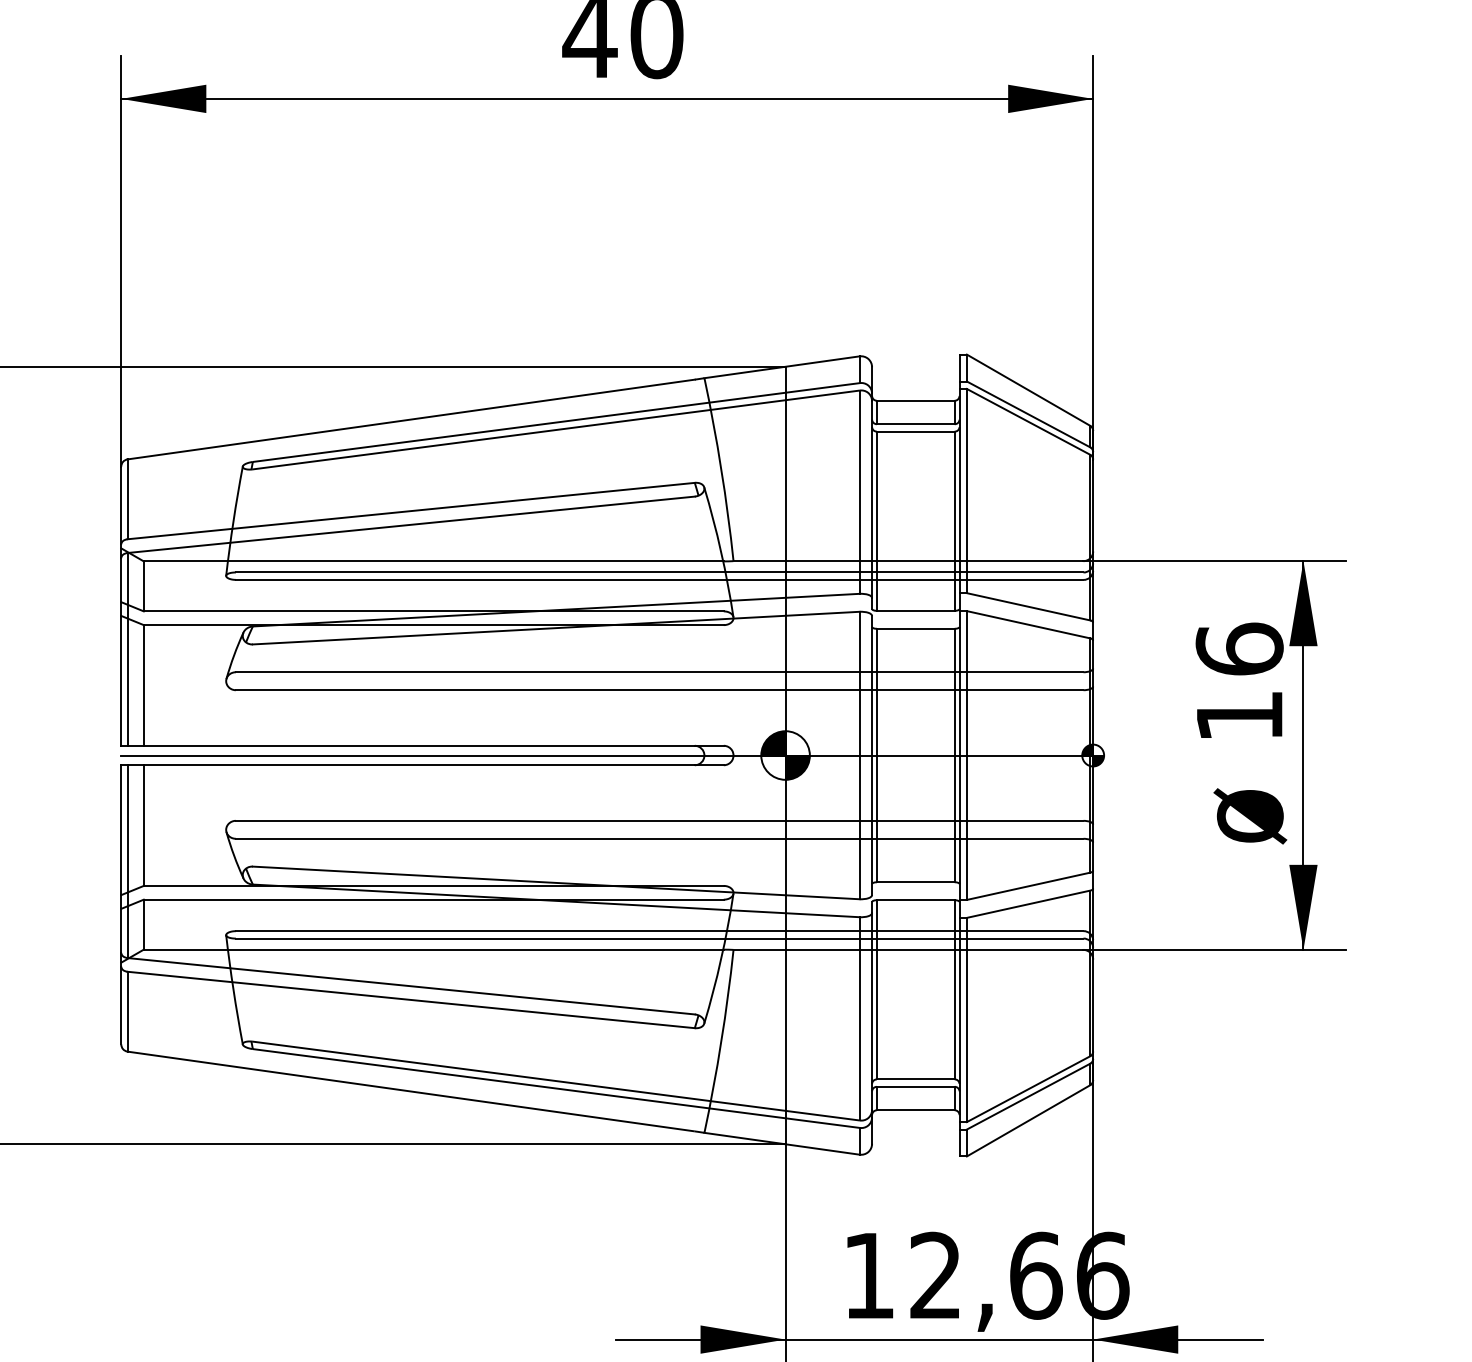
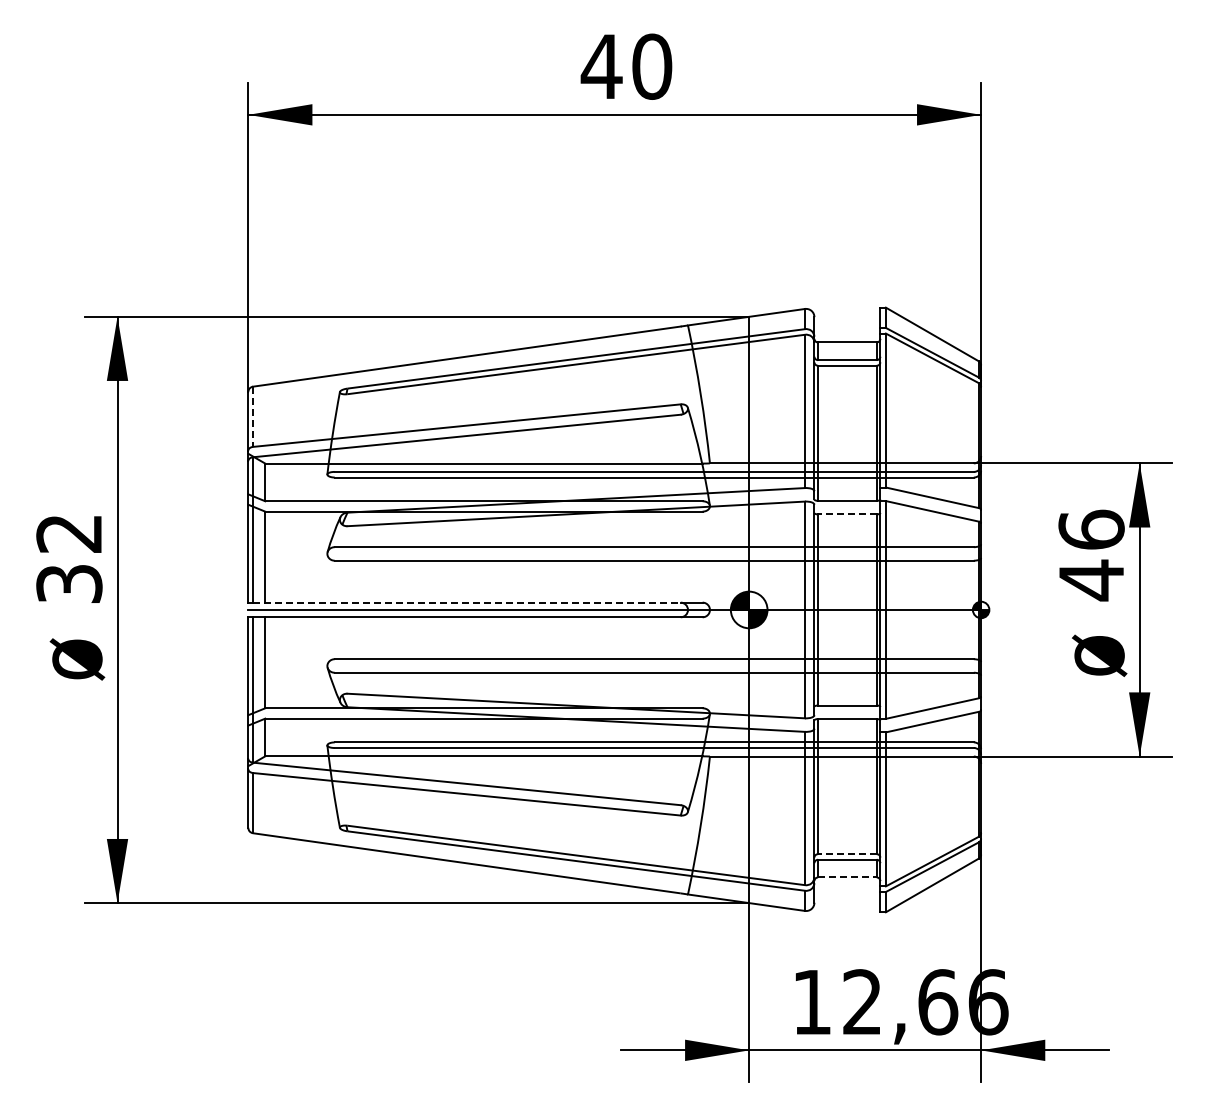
line: (128, 500) -> (253, 417), solid -> dashed
line: (914, 628) -> (846, 514), solid -> dashed
text: (1239, 716) -> (1091, 580), 16 -> 46
line: (410, 745) -> (466, 602), solid -> dashed
line: (914, 1079) -> (846, 854), solid -> dashed
line: (915, 1110) -> (847, 877), solid -> dashed

